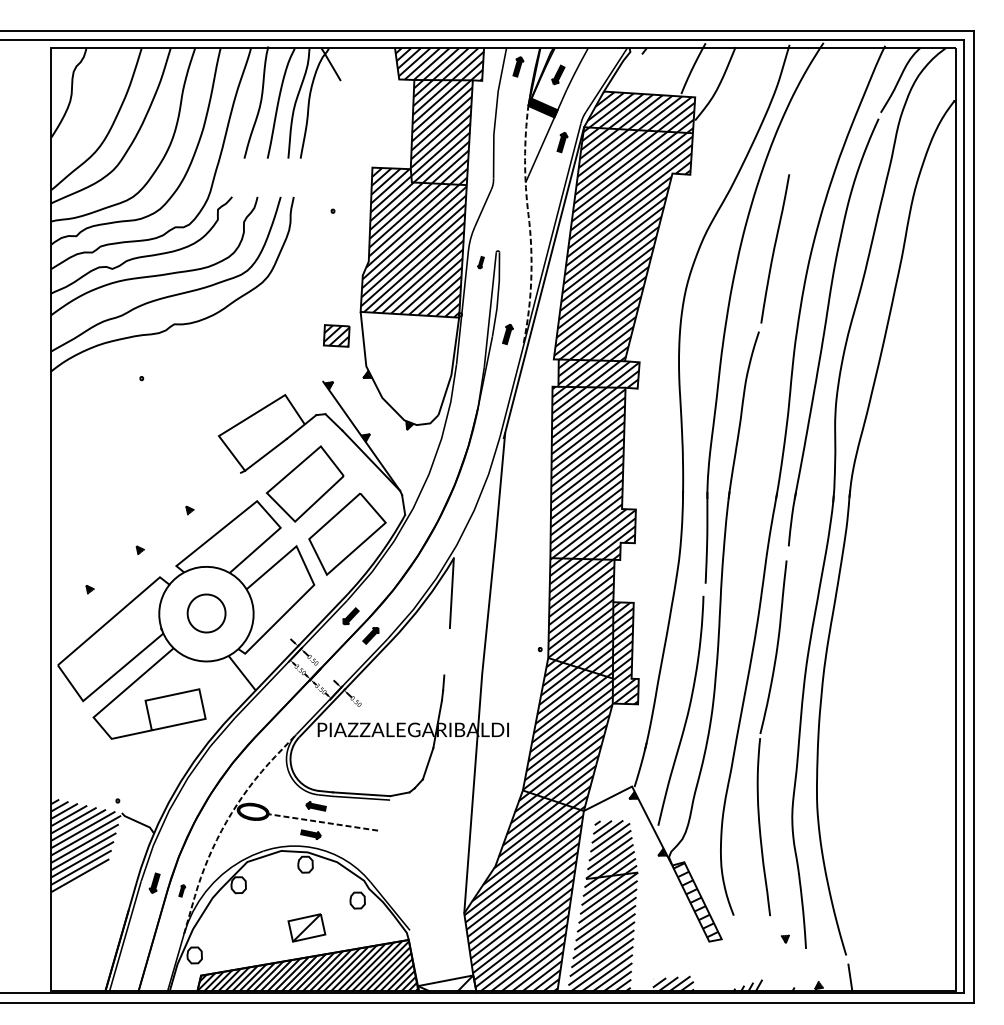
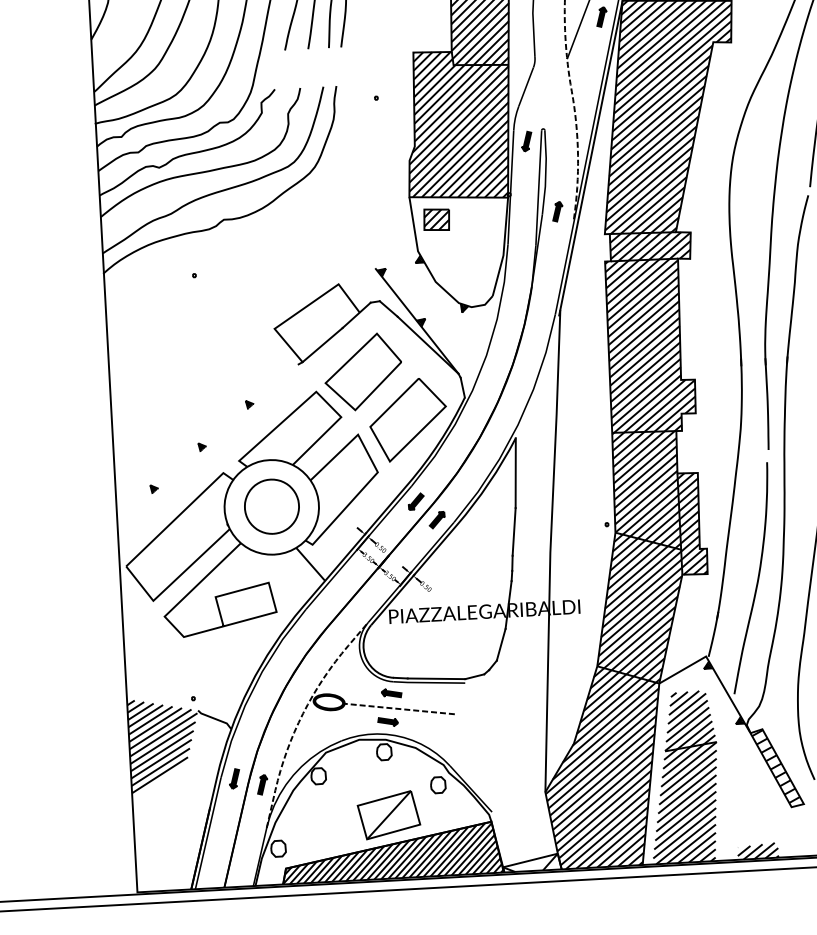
part: (480, 262) -> (526, 141), size x1.67
part: (336, 335) -> (436, 219), moved
part: (206, 613) -> (271, 506), size x1.43
line: (446, 651) -> (513, 531), added
part: (182, 890) -> (262, 784), size x1.67
part: (306, 927) -> (388, 814), size x1.67

